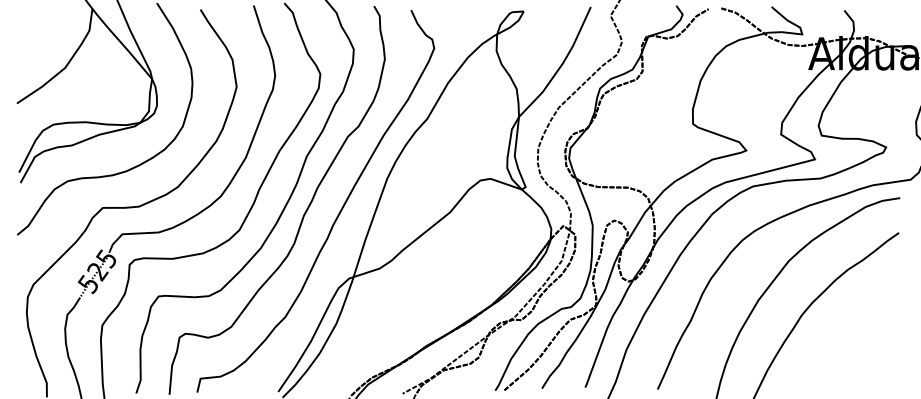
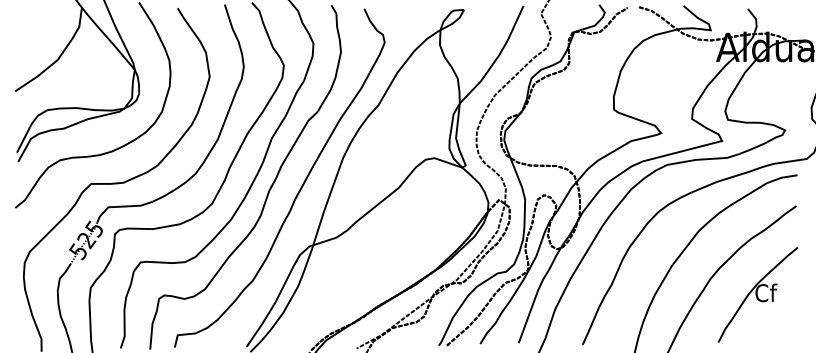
part: (855, 332) -> (757, 294), added

